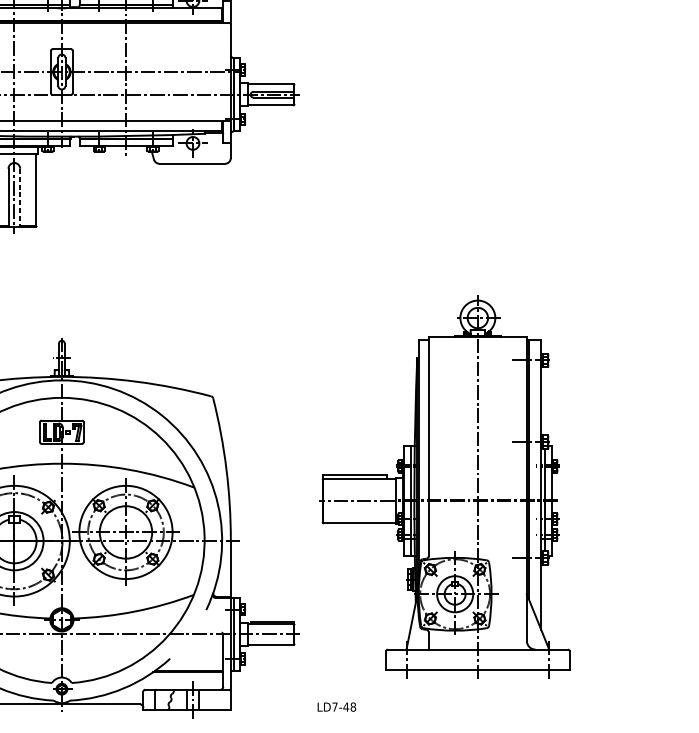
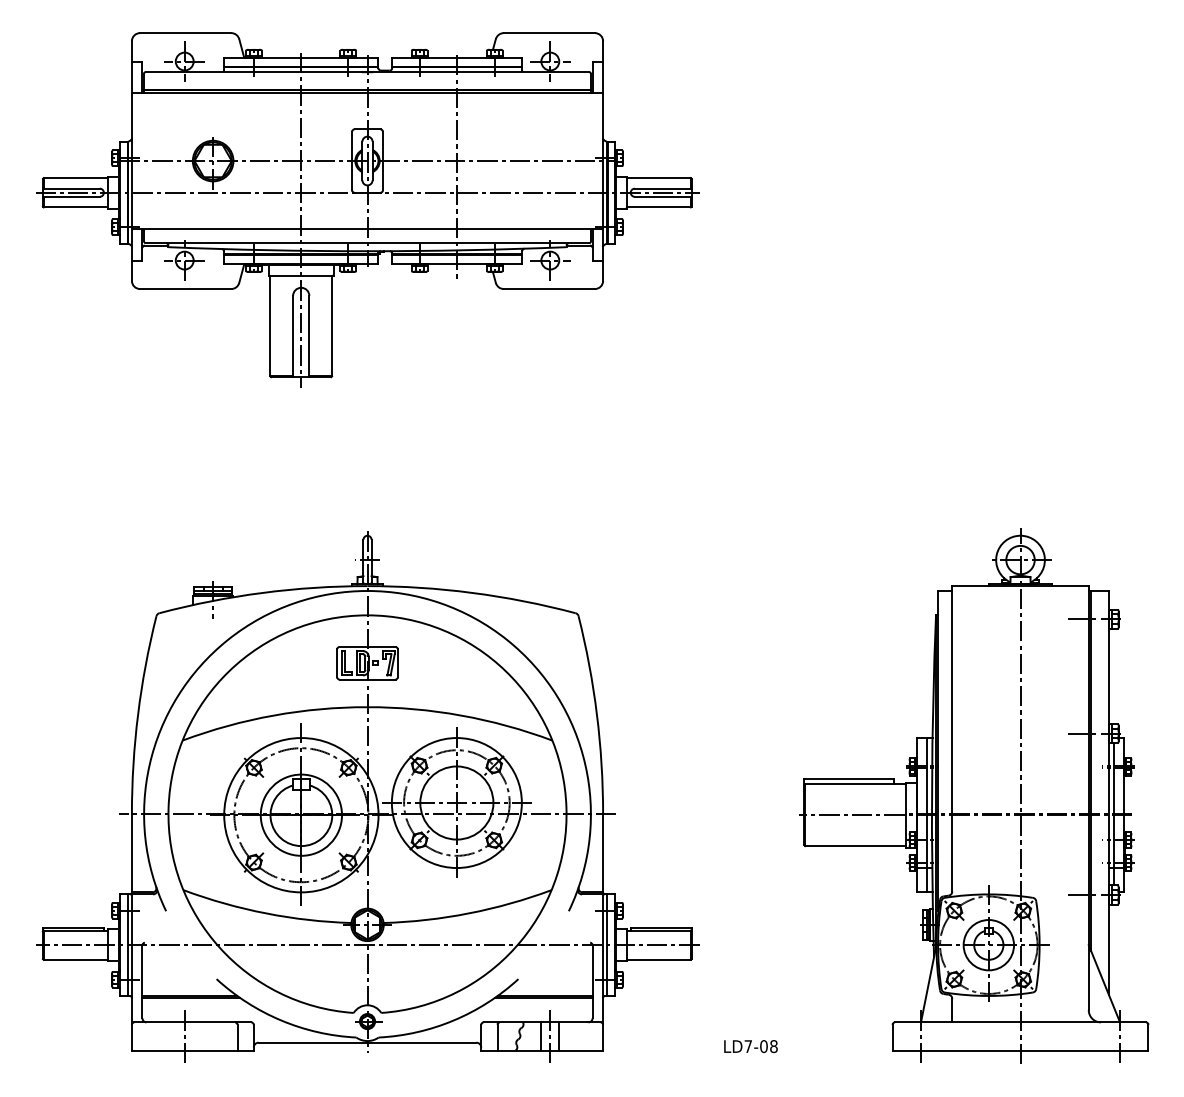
line: (20, 197) -> (309, 336), dashed -> solid
part: (444, 486) -> (974, 795), moved
text: (345, 707) -> (763, 1046), LD7-48 -> LD7-08

